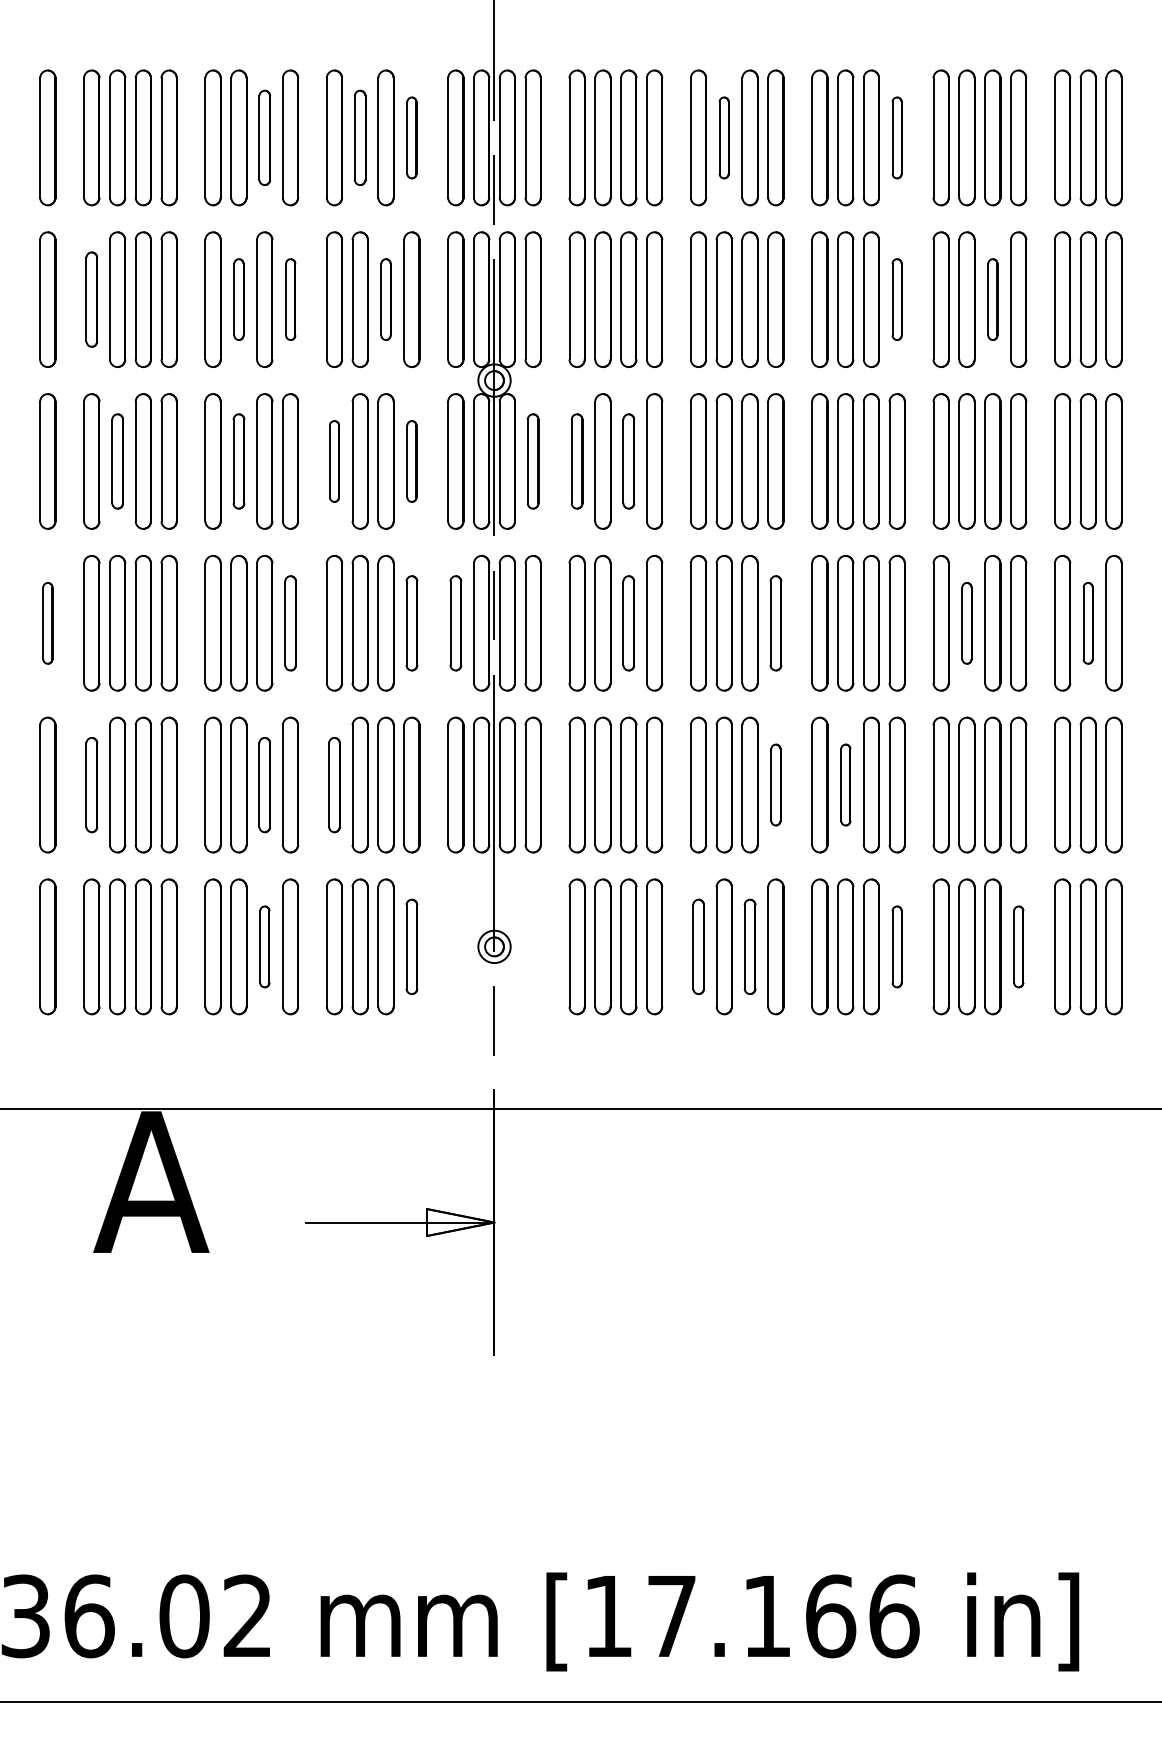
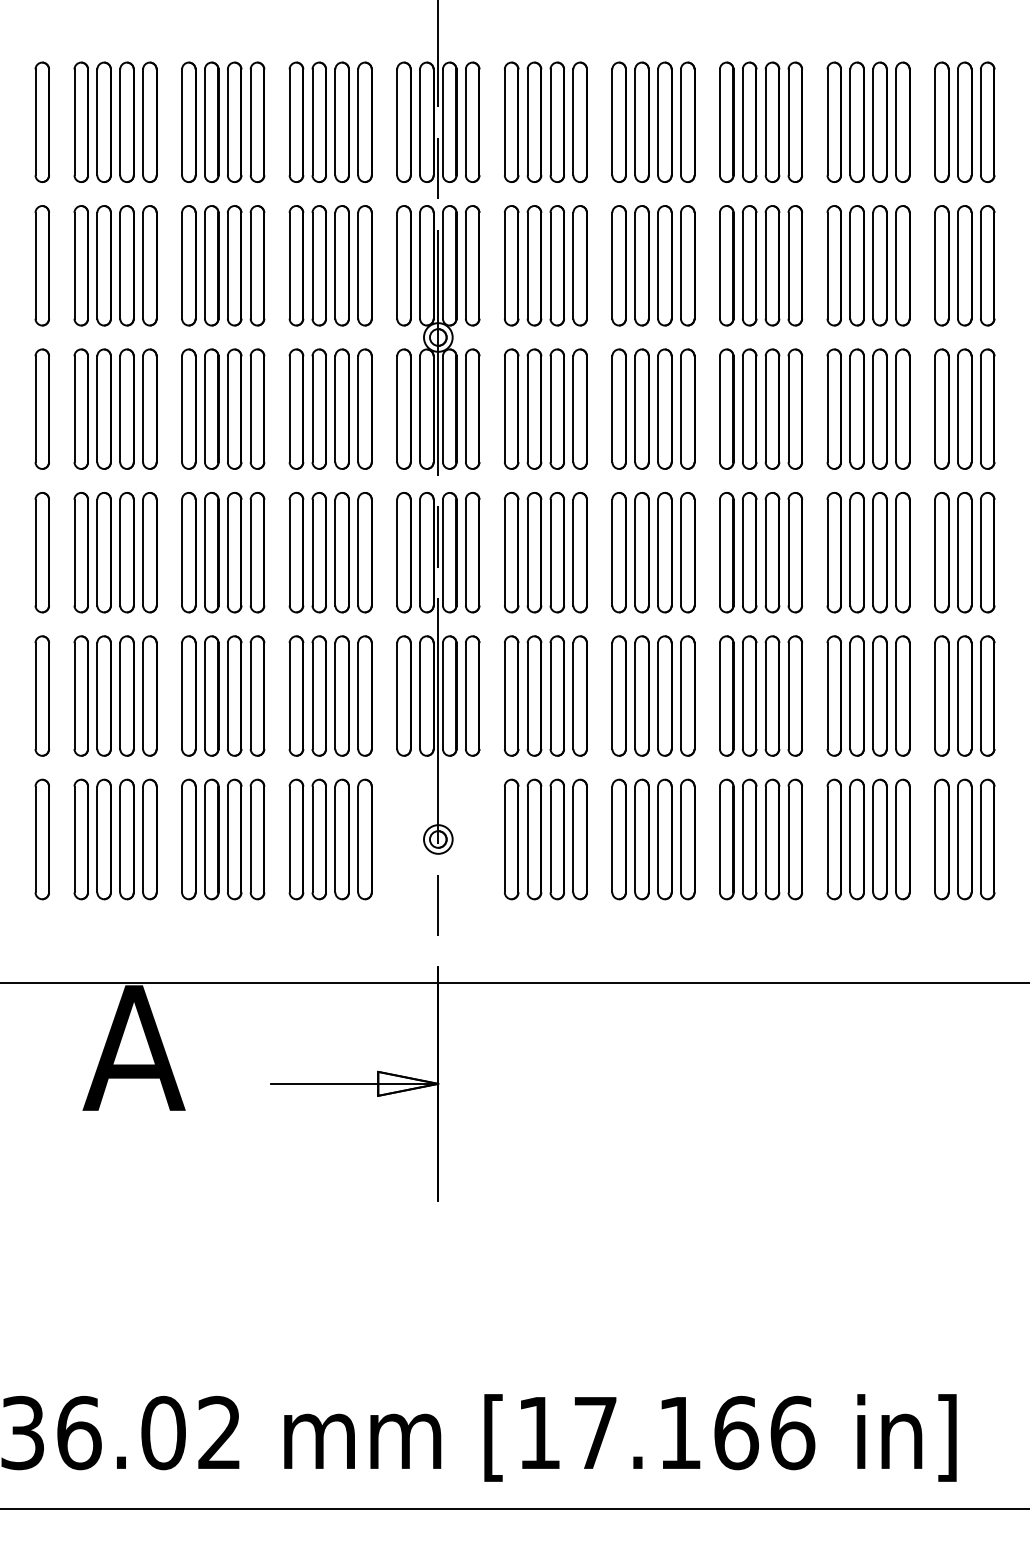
part: (264, 137) -> (234, 121), size x1.43
part: (359, 137) -> (318, 121), size x1.43
part: (411, 137) -> (364, 121), size x1.67
part: (723, 137) -> (641, 121), size x1.67
part: (896, 137) -> (794, 121), size x1.67
part: (91, 299) -> (81, 265), size x1.43
part: (238, 299) -> (211, 265), size x1.67
part: (290, 299) -> (257, 265), size x1.67
part: (385, 299) -> (341, 265), size x1.67
part: (896, 299) -> (794, 265), size x1.67
part: (992, 299) -> (879, 265), size x1.67
part: (117, 461) -> (104, 409), size x1.43
part: (238, 461) -> (211, 409), size x1.43
part: (334, 461) -> (296, 409), size x1.67
part: (411, 461) -> (364, 409), size x1.67
part: (532, 461) -> (472, 409), size x1.43
part: (576, 461) -> (511, 409), size x1.43
part: (628, 461) -> (557, 409), size x1.43
part: (47, 623) -> (42, 552), size x1.67
part: (290, 623) -> (257, 552), size x1.43
part: (411, 623) -> (364, 552), size x1.43
part: (455, 623) -> (403, 552), size x1.43
part: (628, 623) -> (557, 552), size x1.43
part: (775, 623) -> (687, 552), size x1.43
part: (966, 623) -> (856, 552), size x1.67
part: (1087, 623) -> (964, 552), size x1.67
part: (91, 784) -> (81, 695), size x1.43
part: (264, 784) -> (234, 695), size x1.43
part: (334, 784) -> (296, 695), size x1.43
part: (775, 784) -> (687, 695), size x1.67
part: (845, 784) -> (749, 695), size x1.67
part: (264, 946) -> (234, 839), size x1.67
part: (411, 946) -> (364, 839), size x1.43
part: (698, 946) -> (619, 839), size x1.43
part: (749, 946) -> (664, 839), size x1.43
part: (896, 946) -> (794, 839), size x1.67
part: (1018, 946) -> (902, 839), size x1.67

